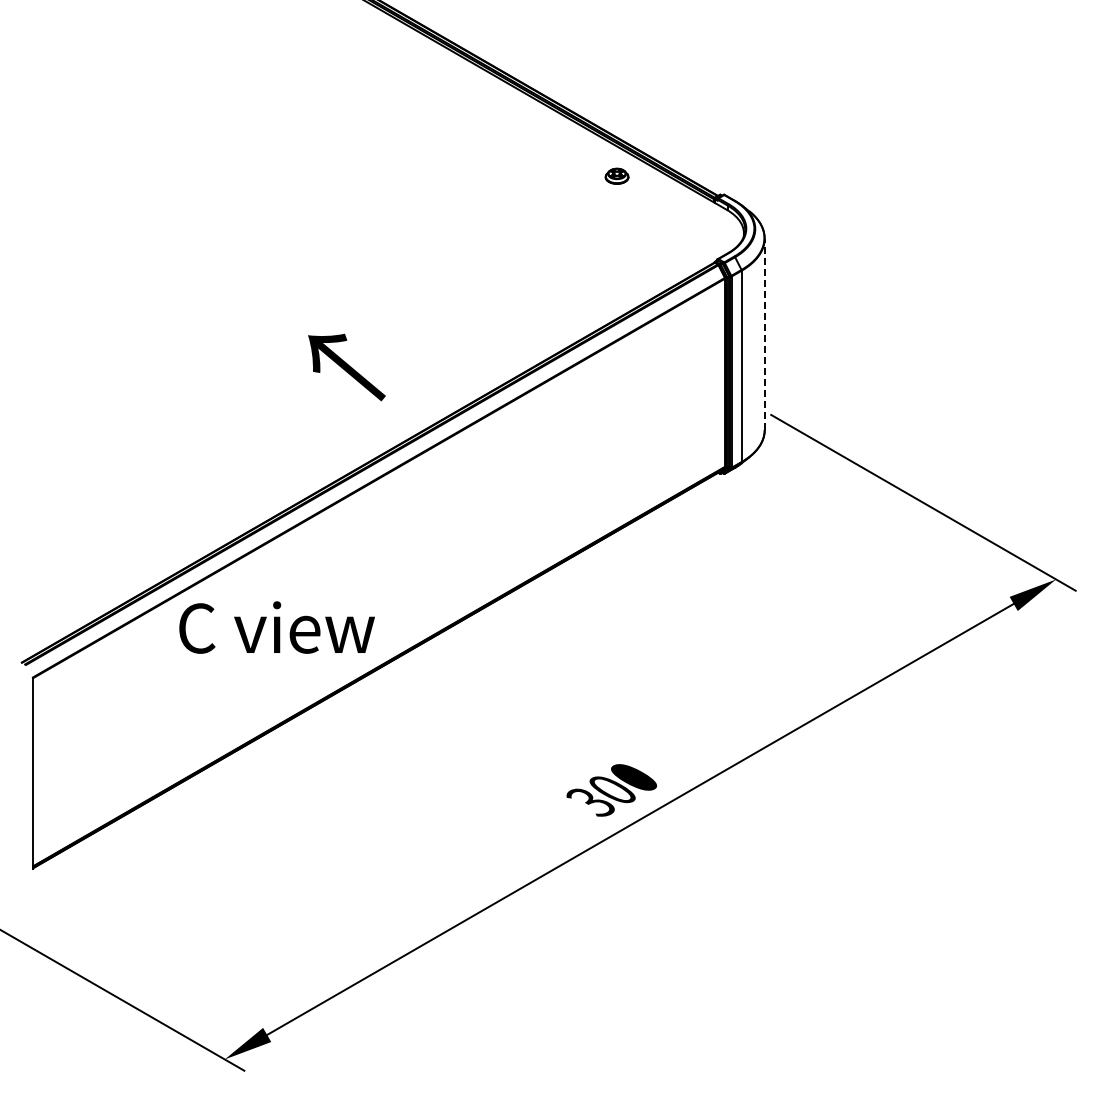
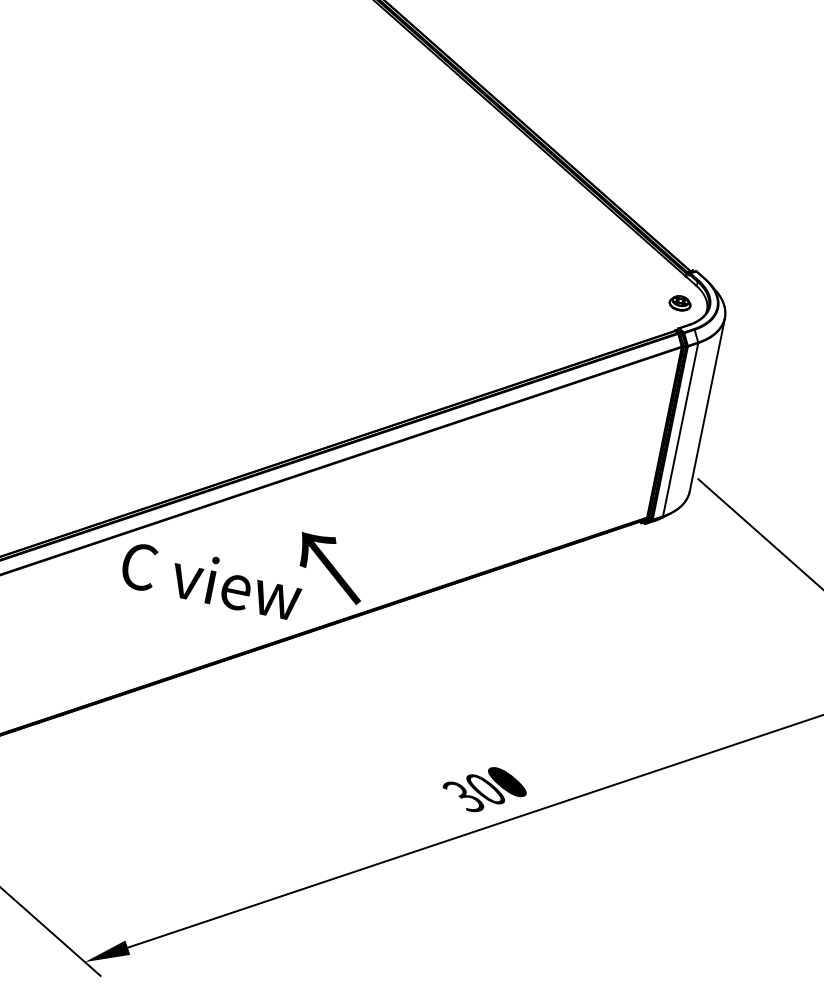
part: (616, 175) -> (679, 302), moved
line: (764, 334) -> (707, 405), dashed -> solid
text: (346, 367) -> (330, 568), moved

